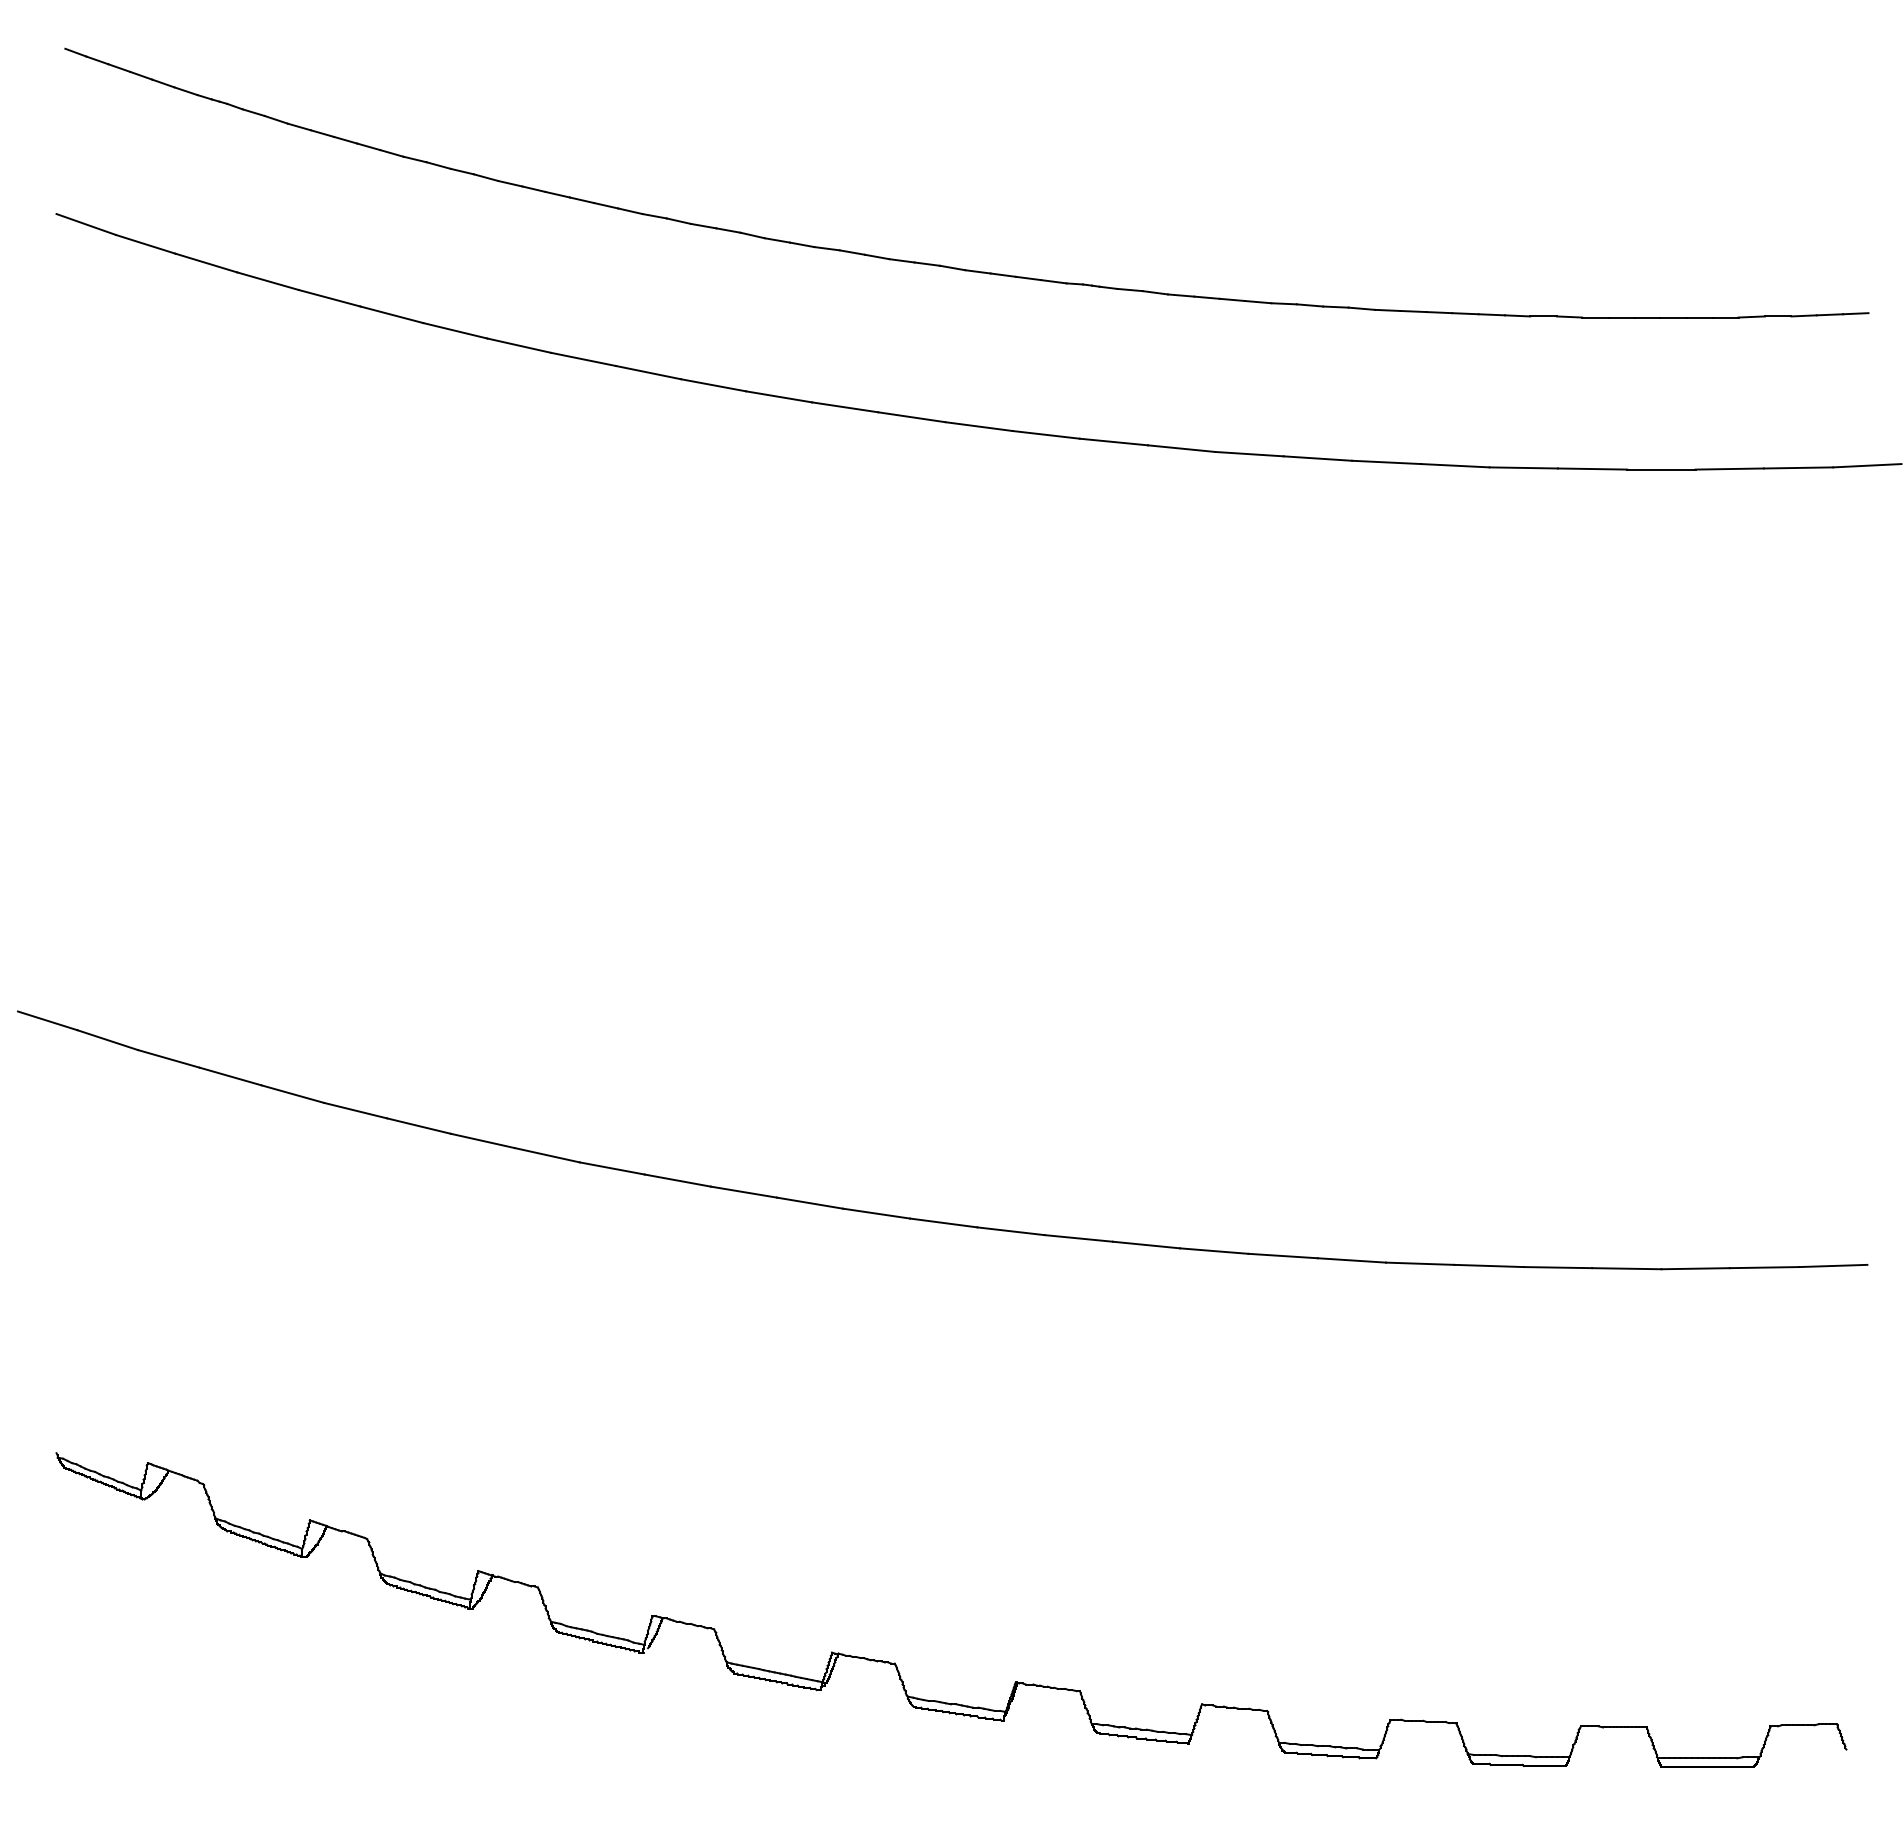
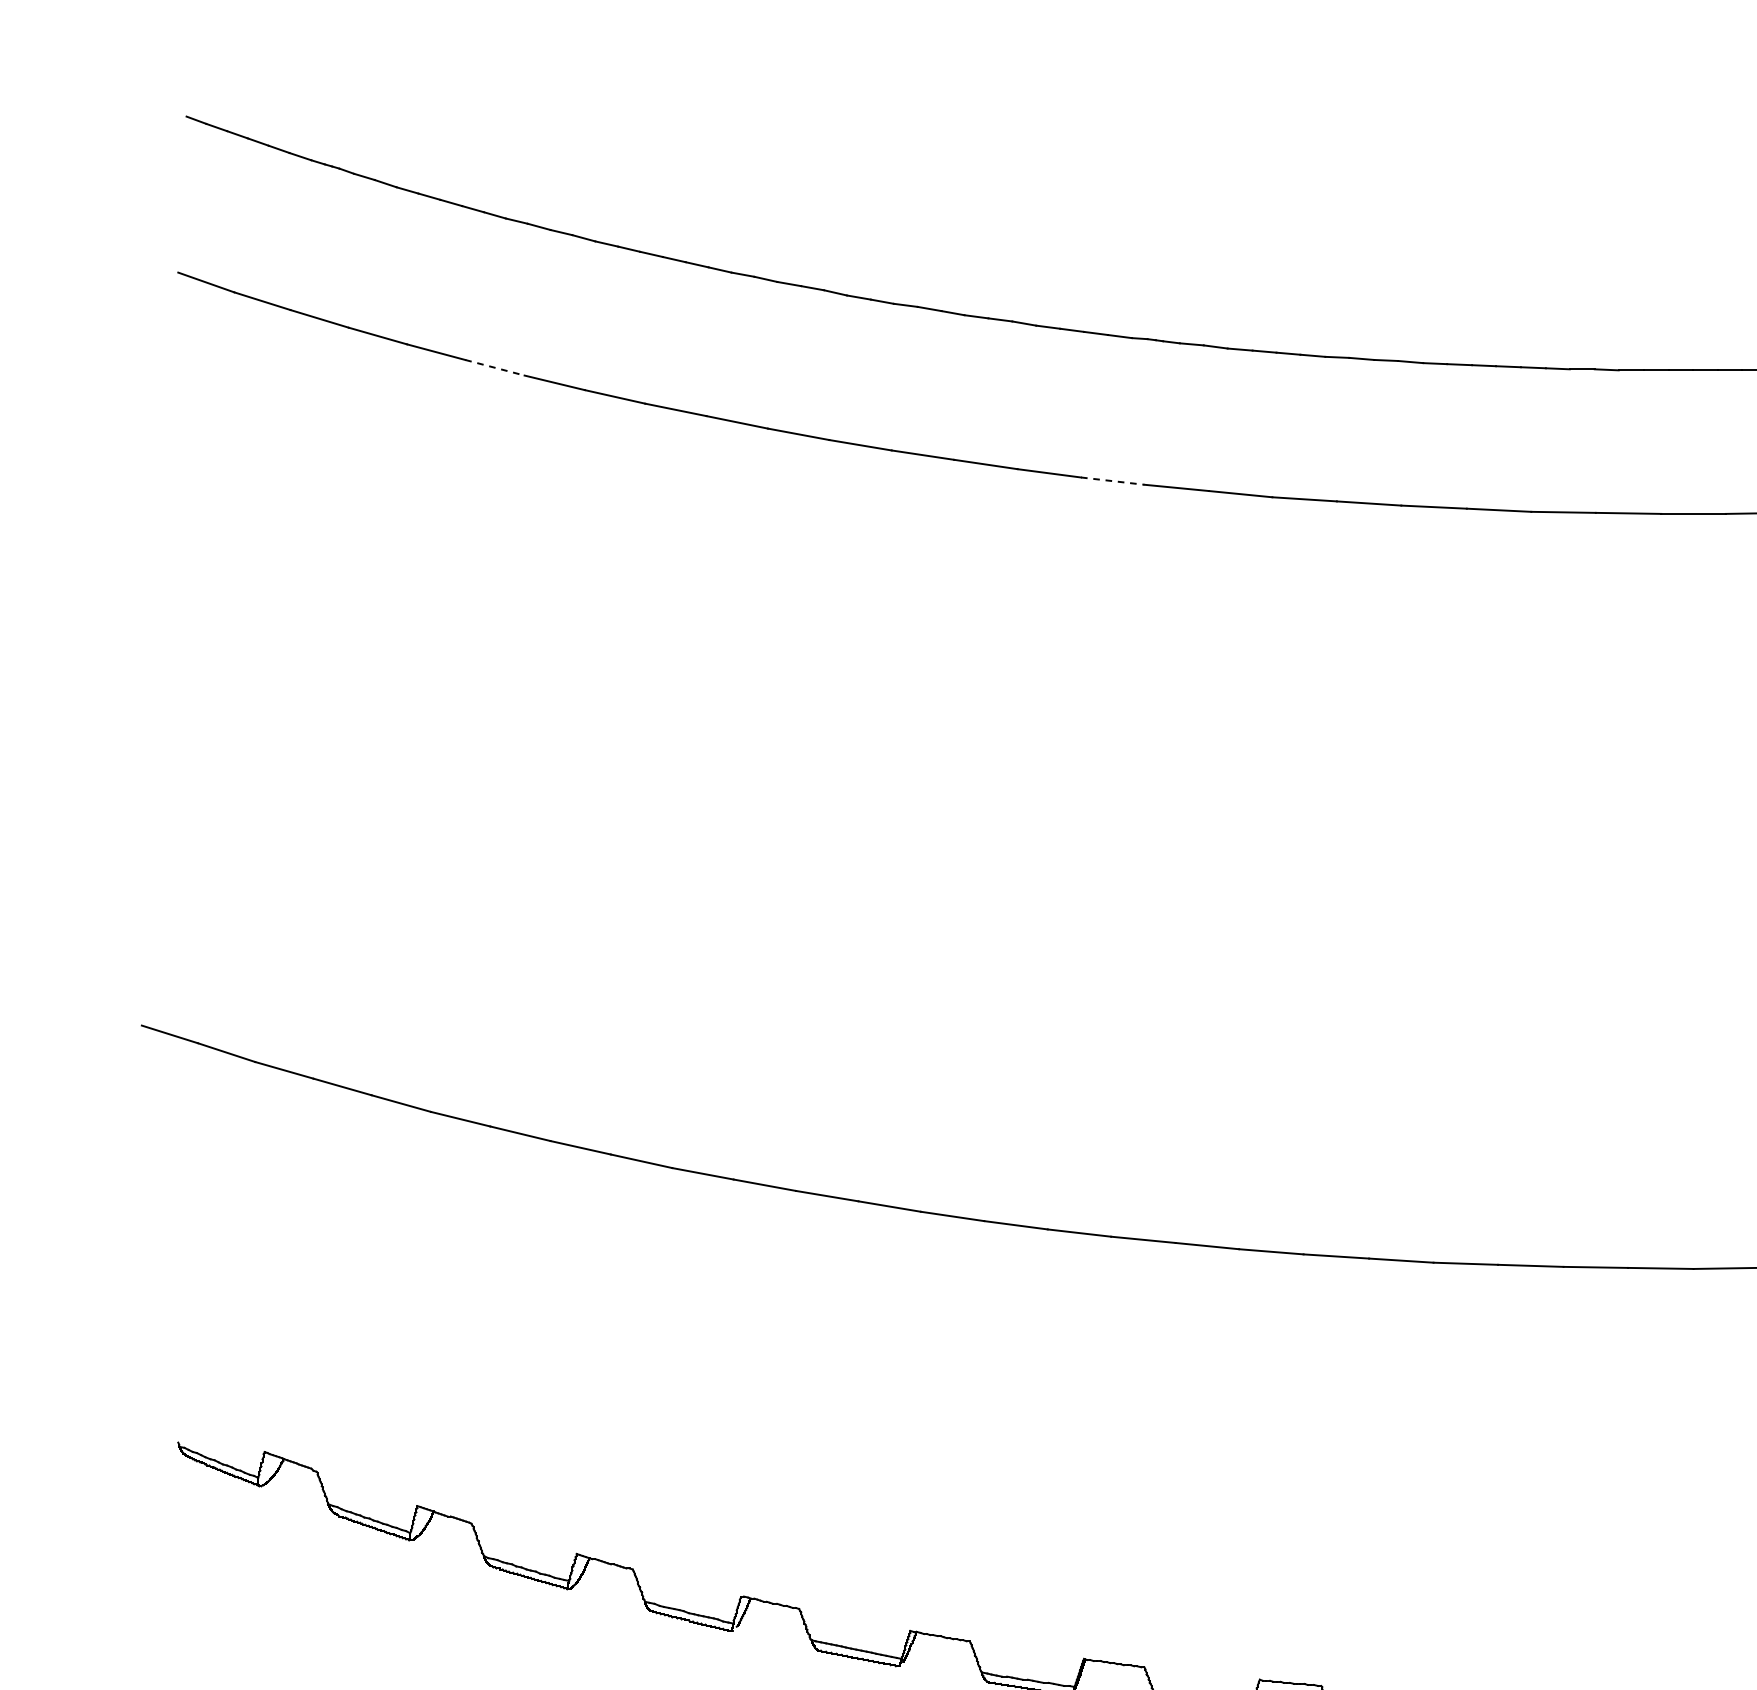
line: (392, 314) -> (495, 367), solid -> dashed
line: (1046, 434) -> (1112, 480), solid -> dashed

